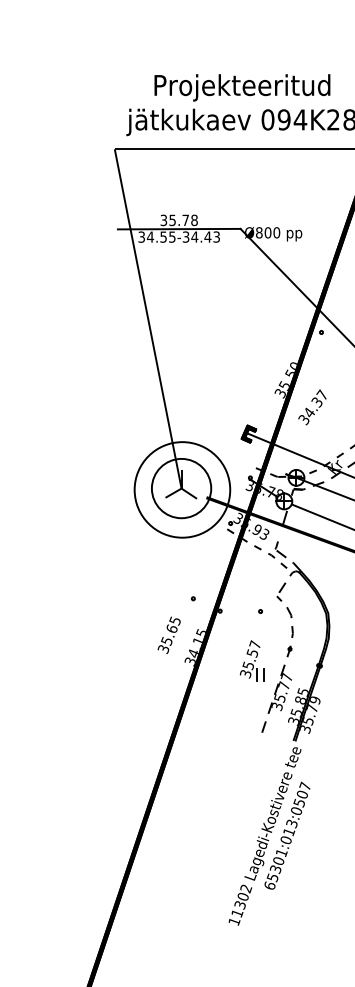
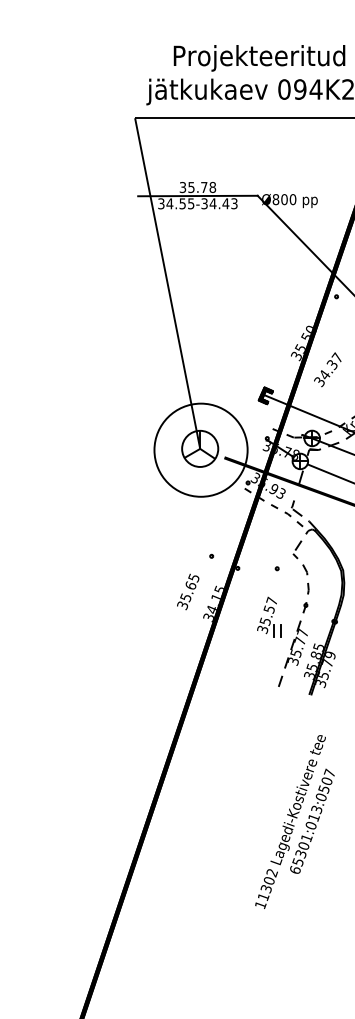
circle: (181, 488) -> (200, 448), size x0.62
text: (269, 835) -> (294, 821), moved

